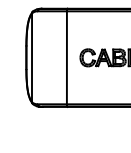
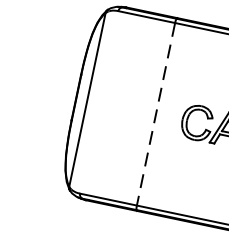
line: (66, 58) -> (154, 115), solid -> dashed

